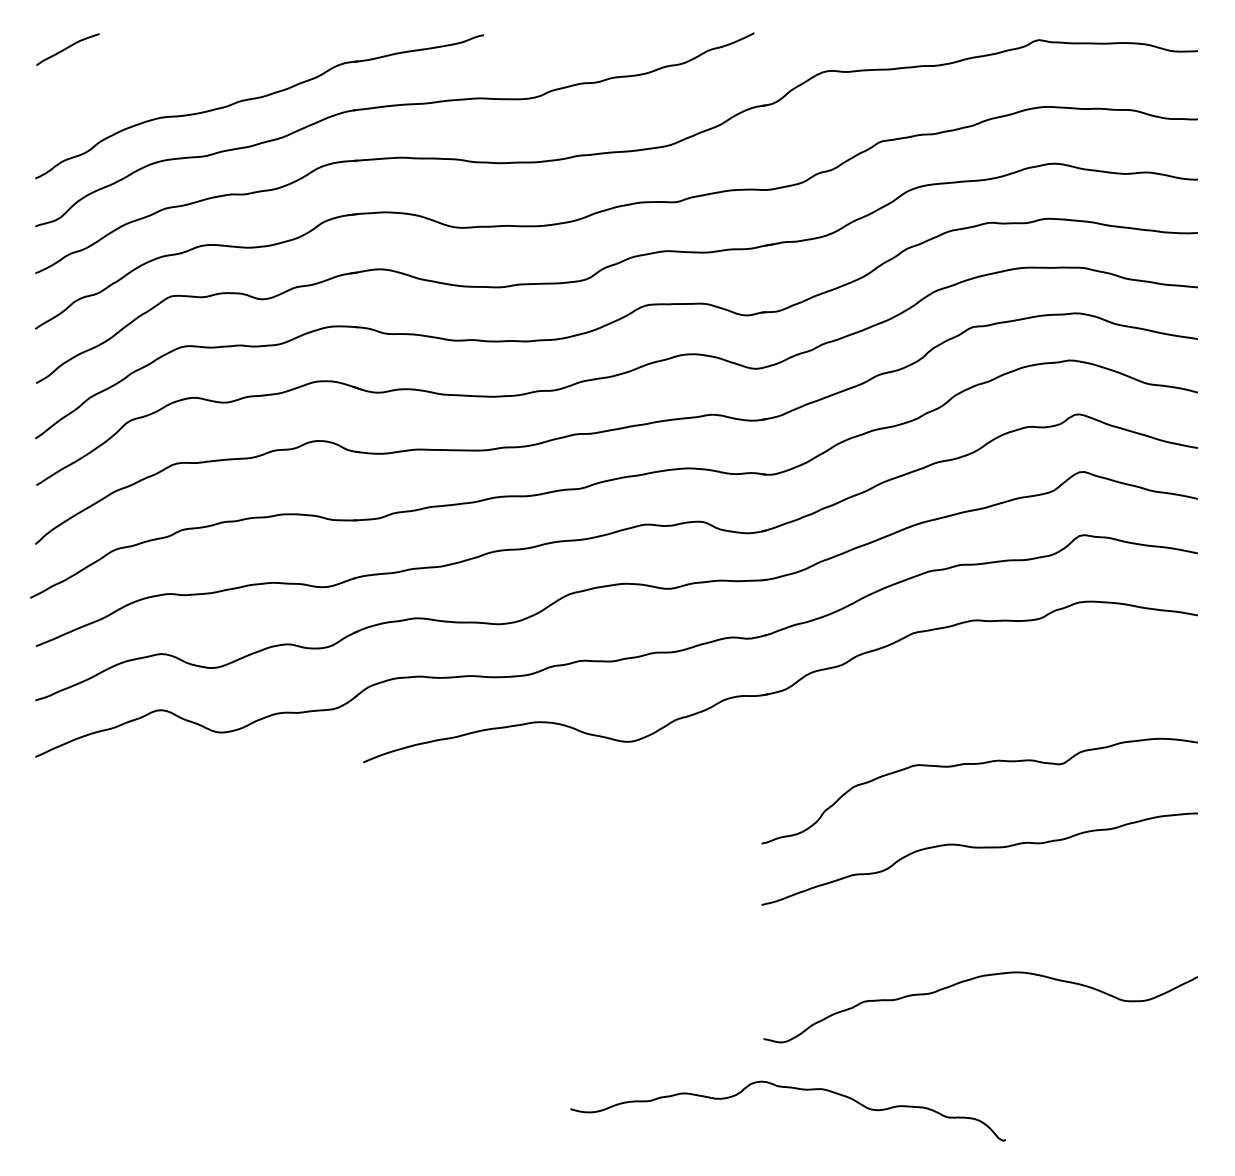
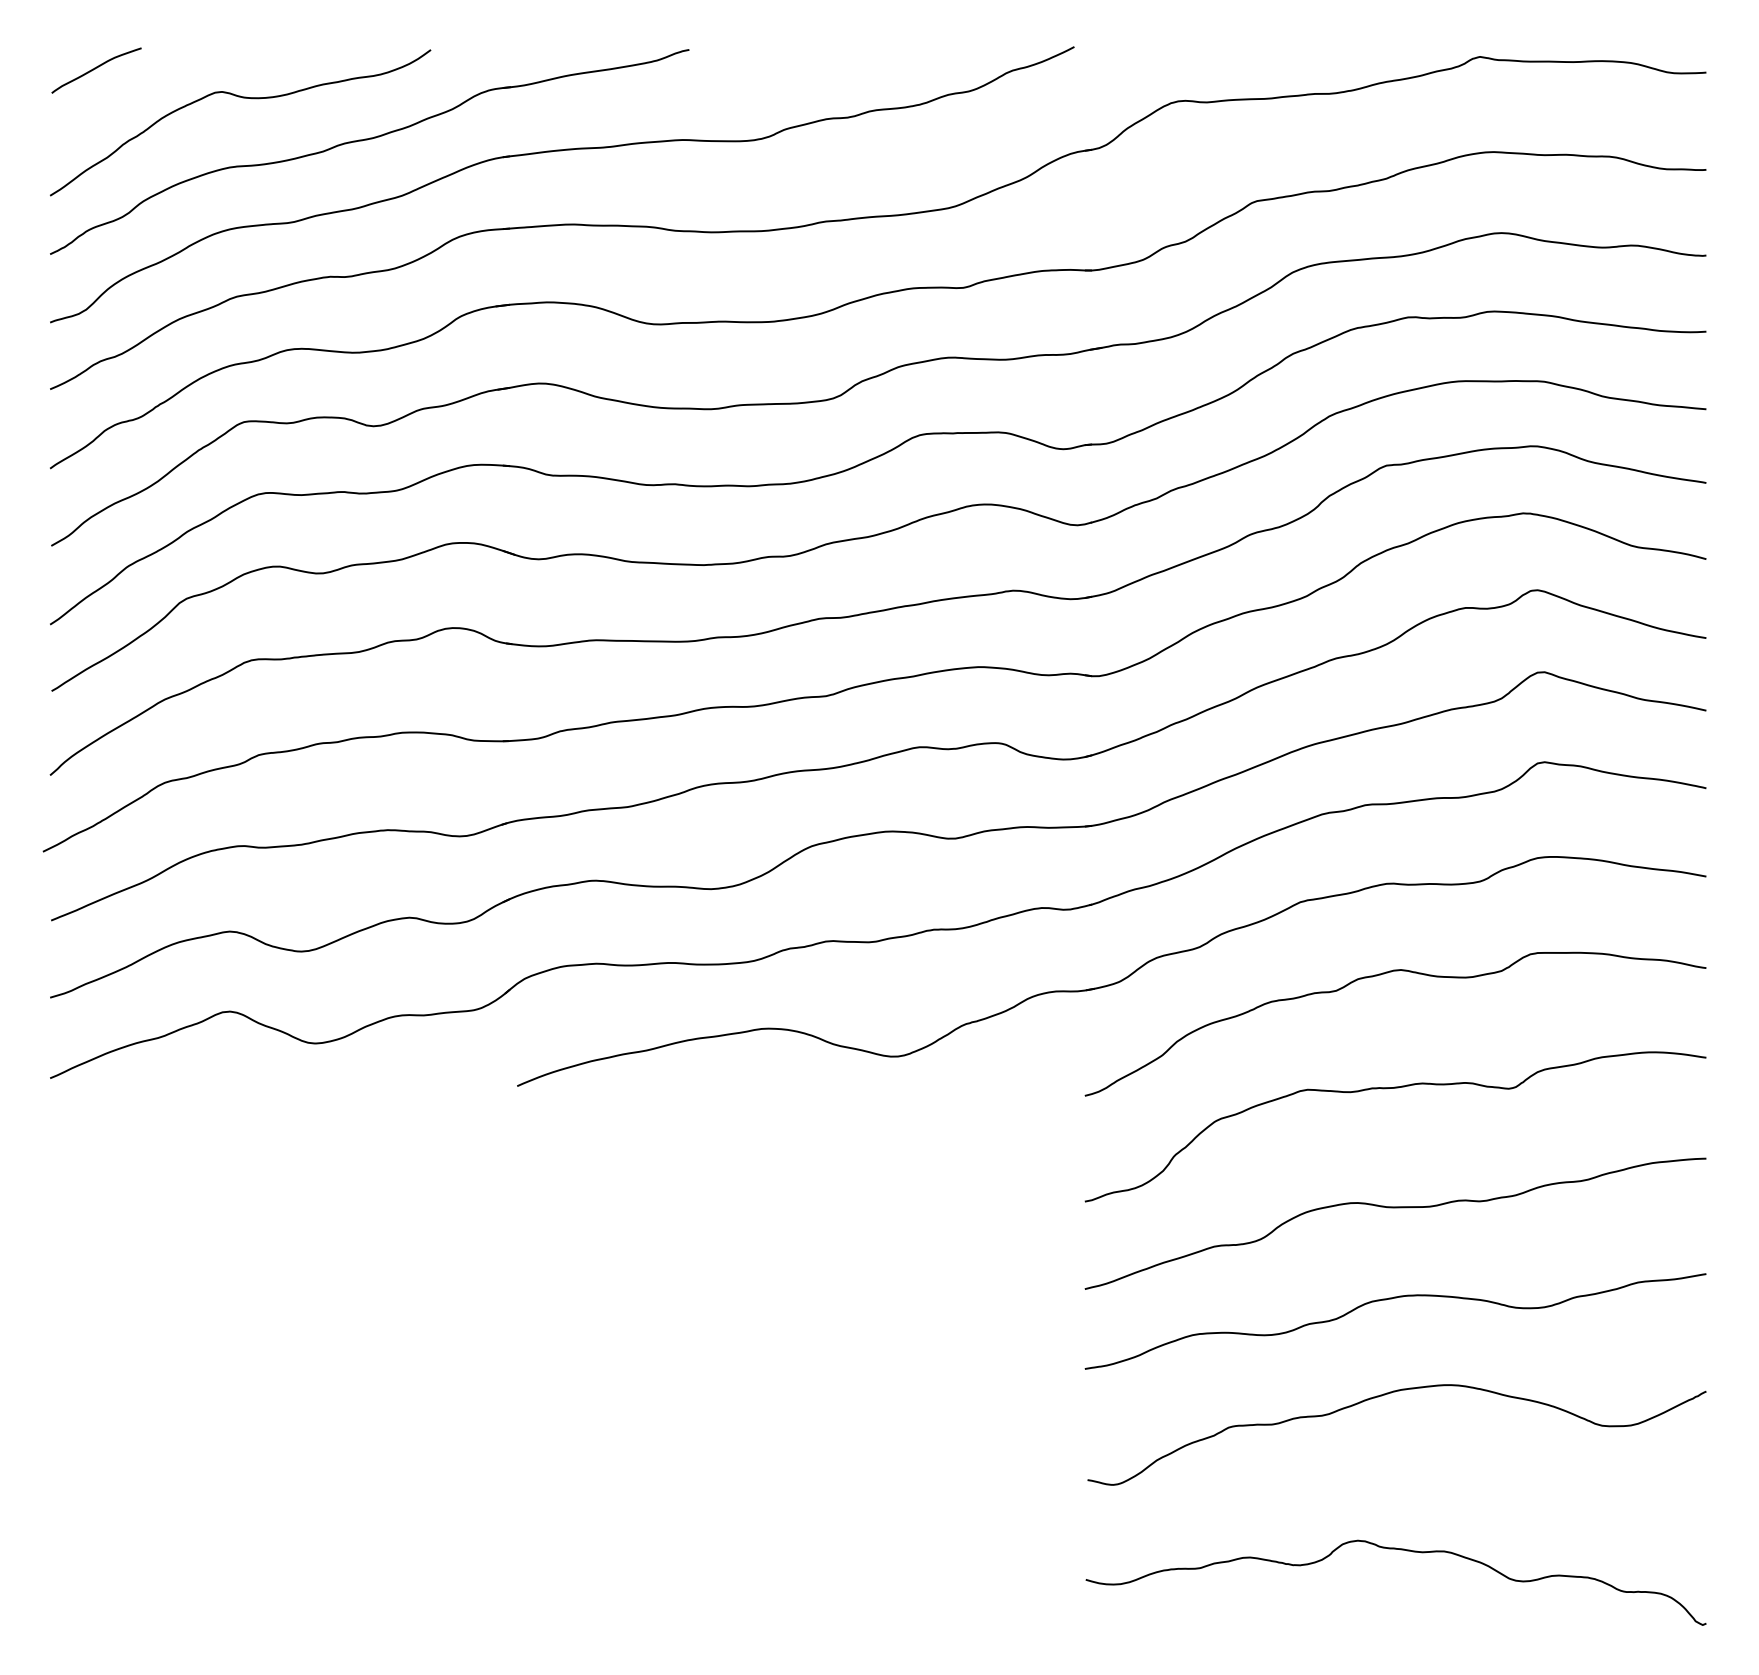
curve: (169, 69) -> (241, 98), added
curve: (968, 685) -> (1379, 976), added
curve: (978, 912) -> (1393, 1299), added
curve: (788, 1088) -> (1396, 1550), moved

